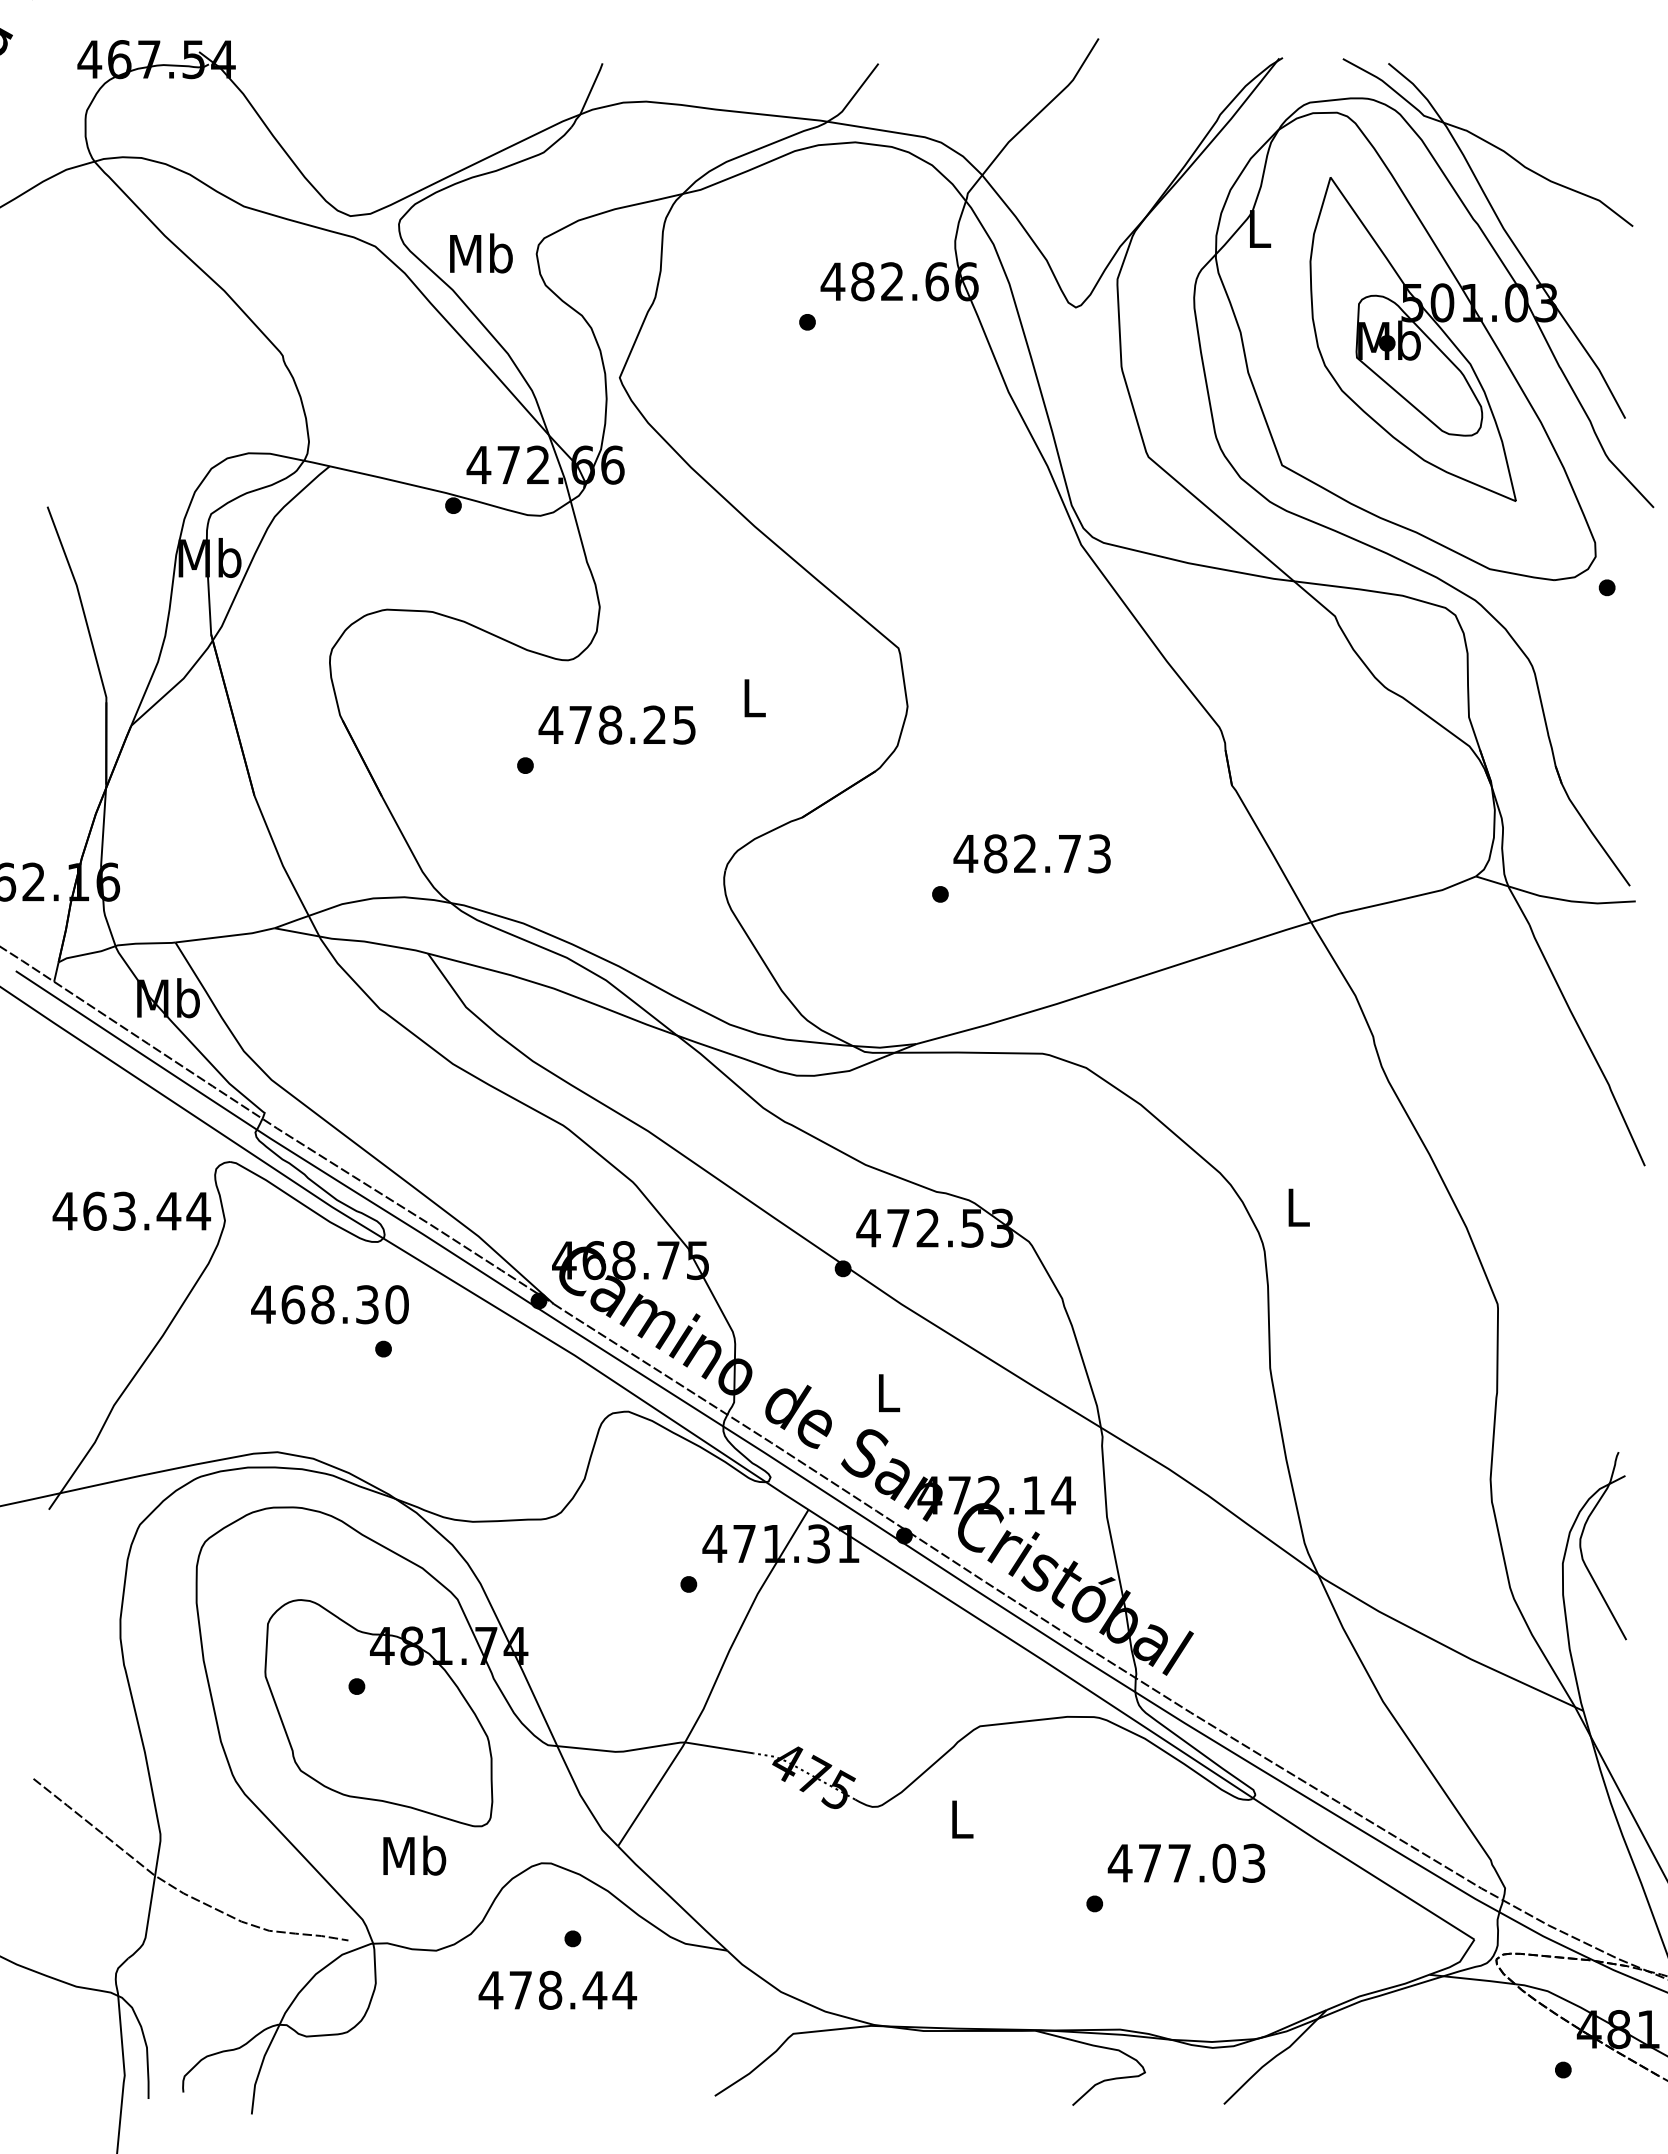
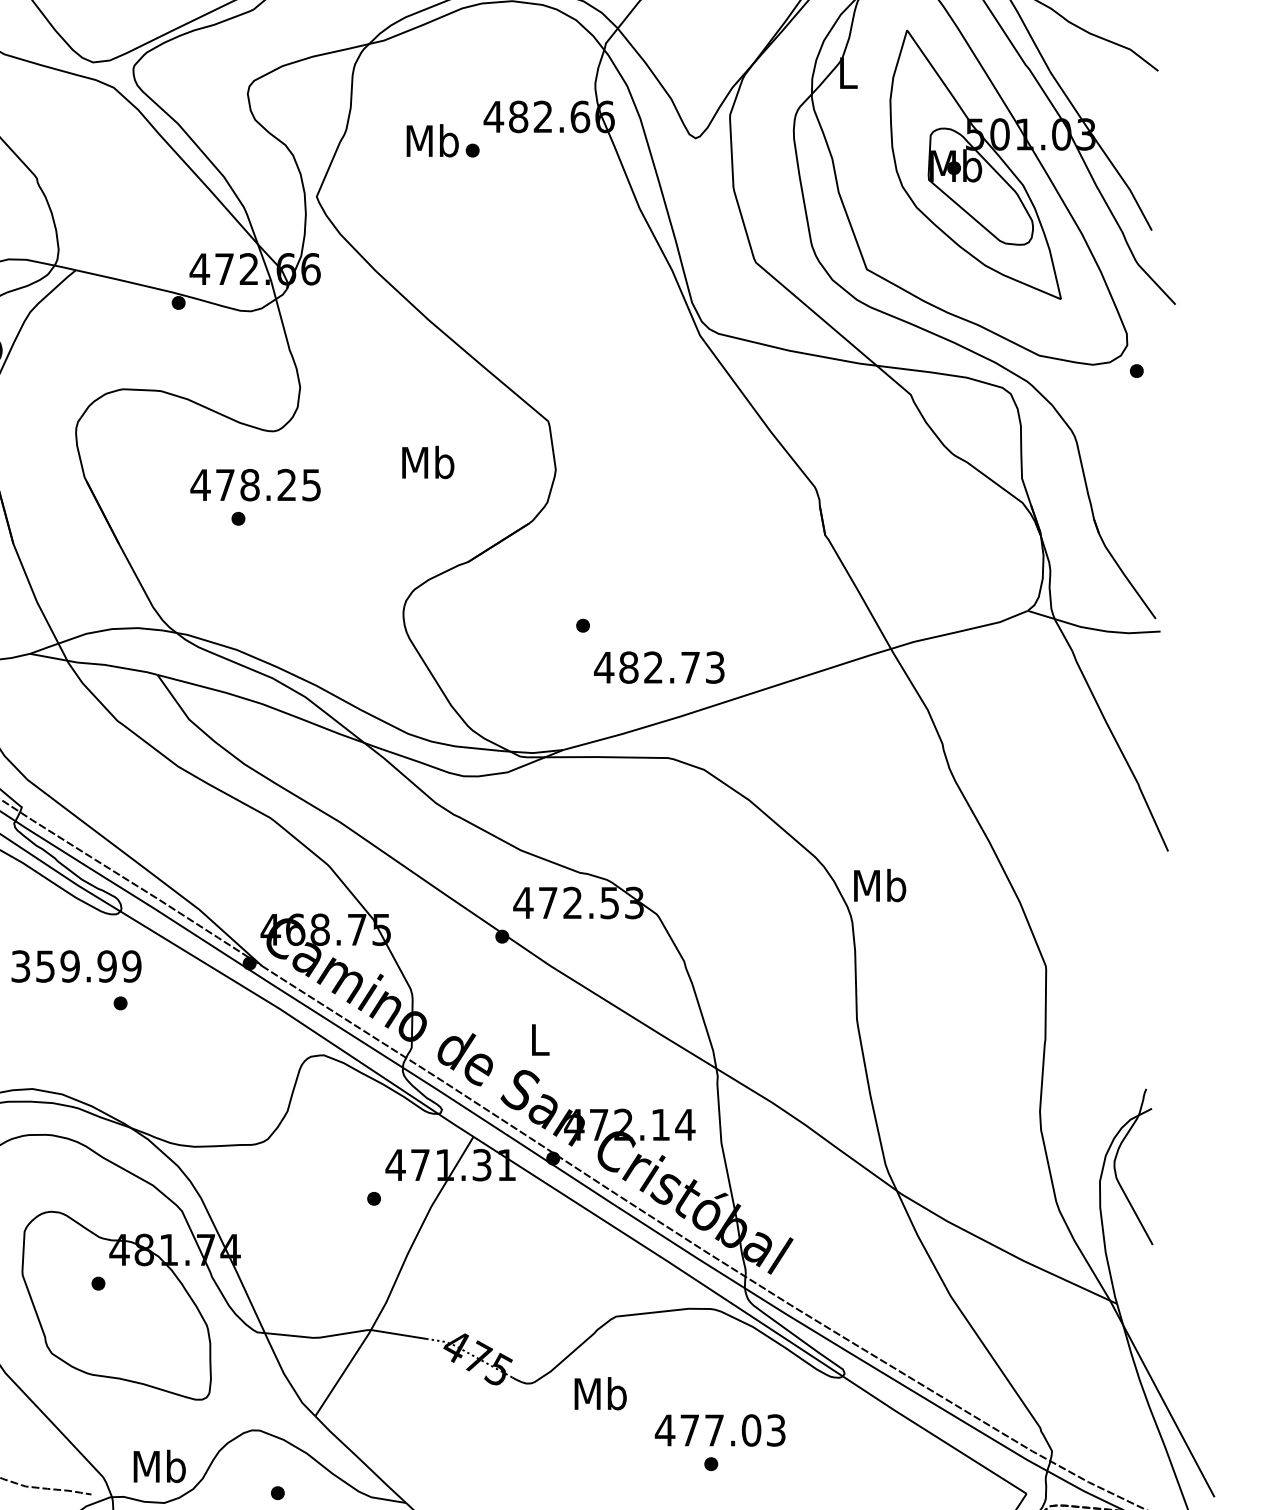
text: (481, 253) -> (432, 140), moved
text: (753, 697) -> (427, 462), L -> Mb
text: (616, 724) -> (255, 484), moved
text: (1031, 853) -> (658, 667), moved
text: (1297, 1207) -> (879, 885), L -> Mb
text: (329, 1304) -> (75, 966), 468.30 -> 359.99
text: (961, 1819) -> (600, 1394), L -> Mb
text: (414, 1855) -> (159, 1466), moved
text: (1186, 1862) -> (720, 1429), moved

